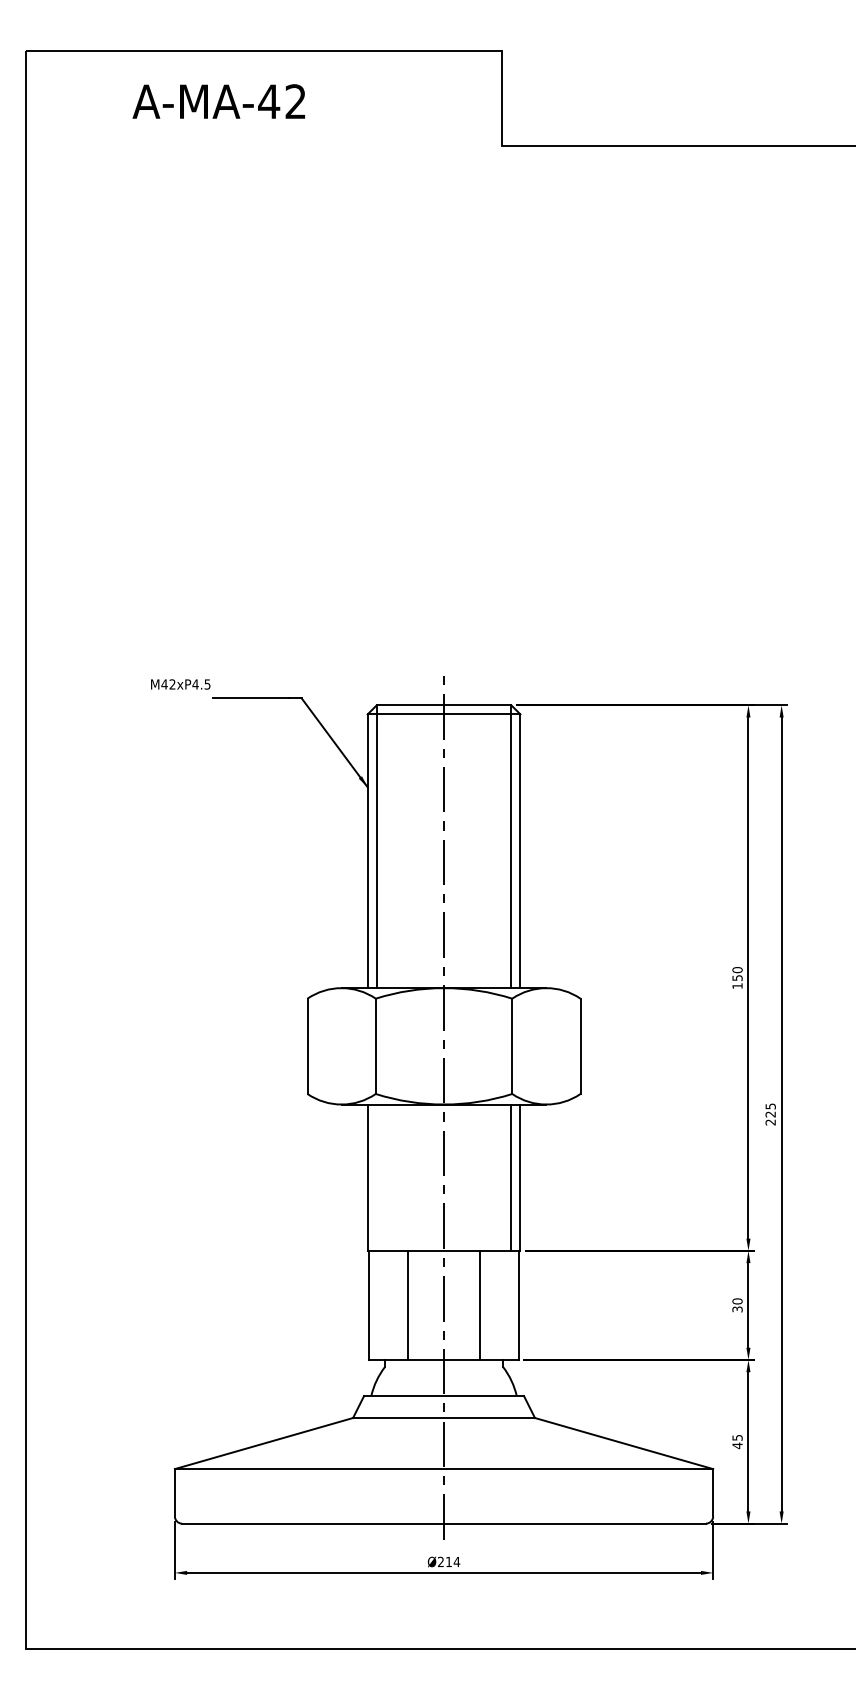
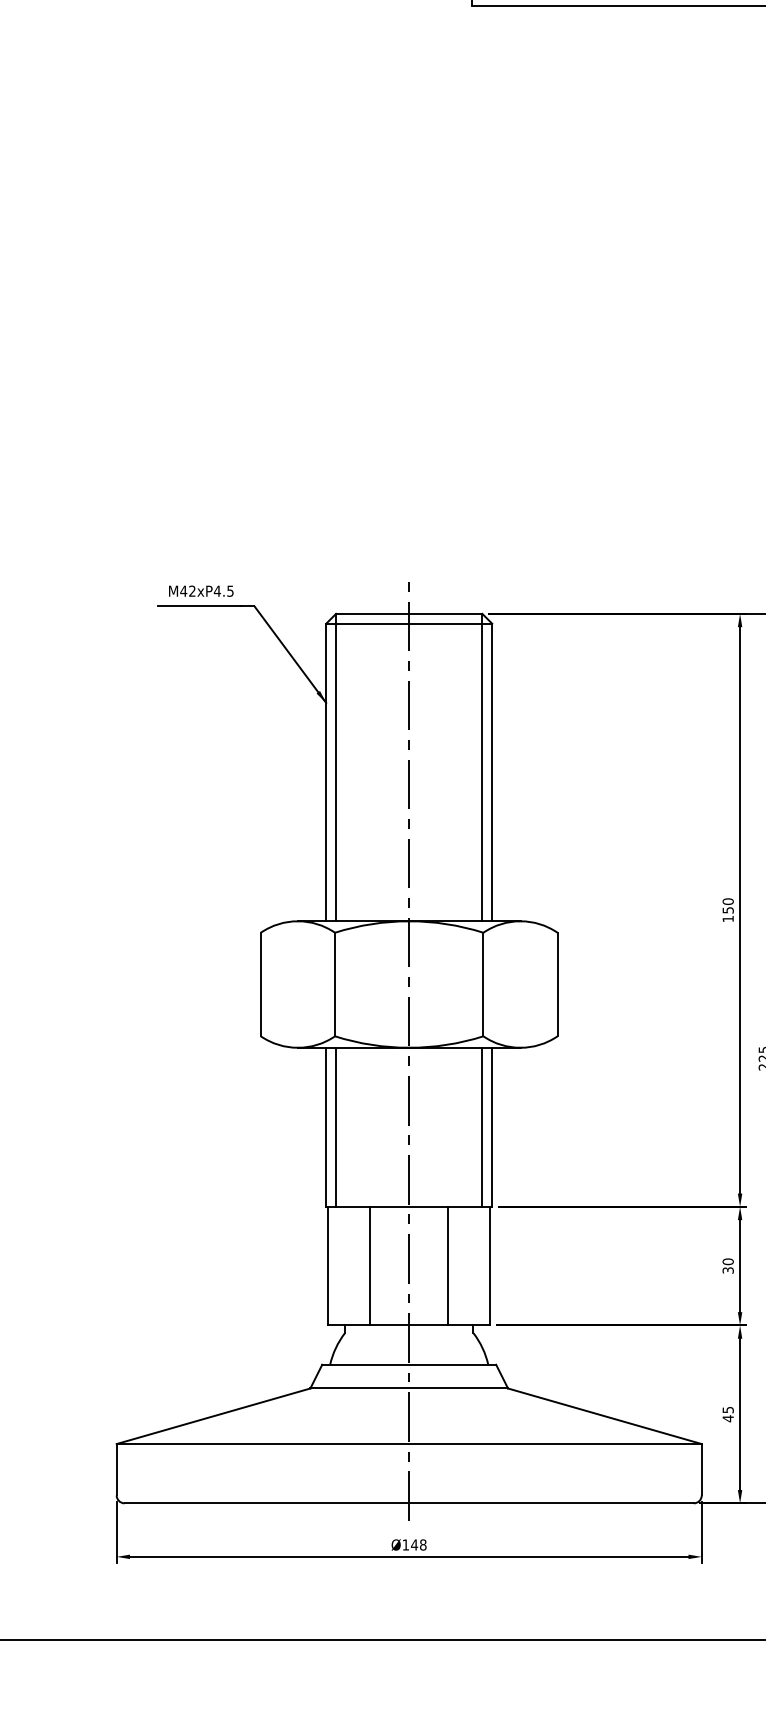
text: (180, 684) -> (201, 591), moved
line: (376, 1177) -> (335, 1127), added
text: (449, 1561) -> (415, 1544), Ø214 -> Ø148

